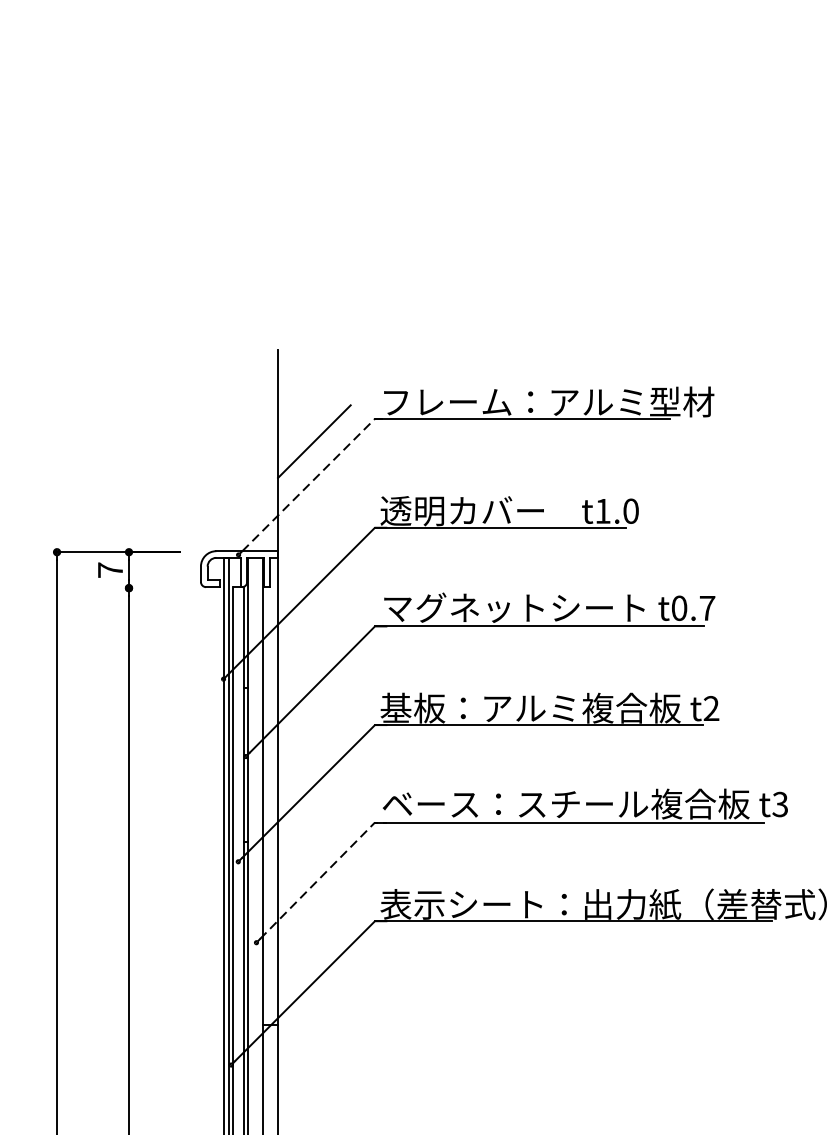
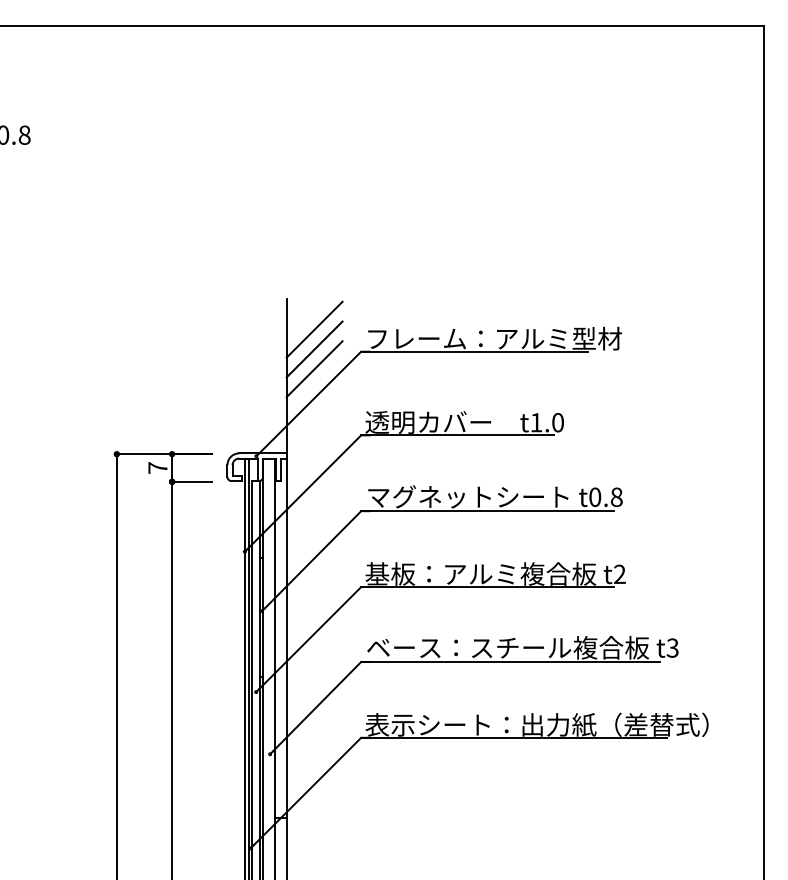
line: (314, 390) -> (314, 329), added
line: (314, 416) -> (314, 349), added
line: (314, 479) -> (314, 398), dashed -> solid
line: (154, 587) -> (191, 481), added
text: (707, 607) -> (616, 496), t0.7 -> t0.8
line: (323, 875) -> (321, 702), dashed -> solid

